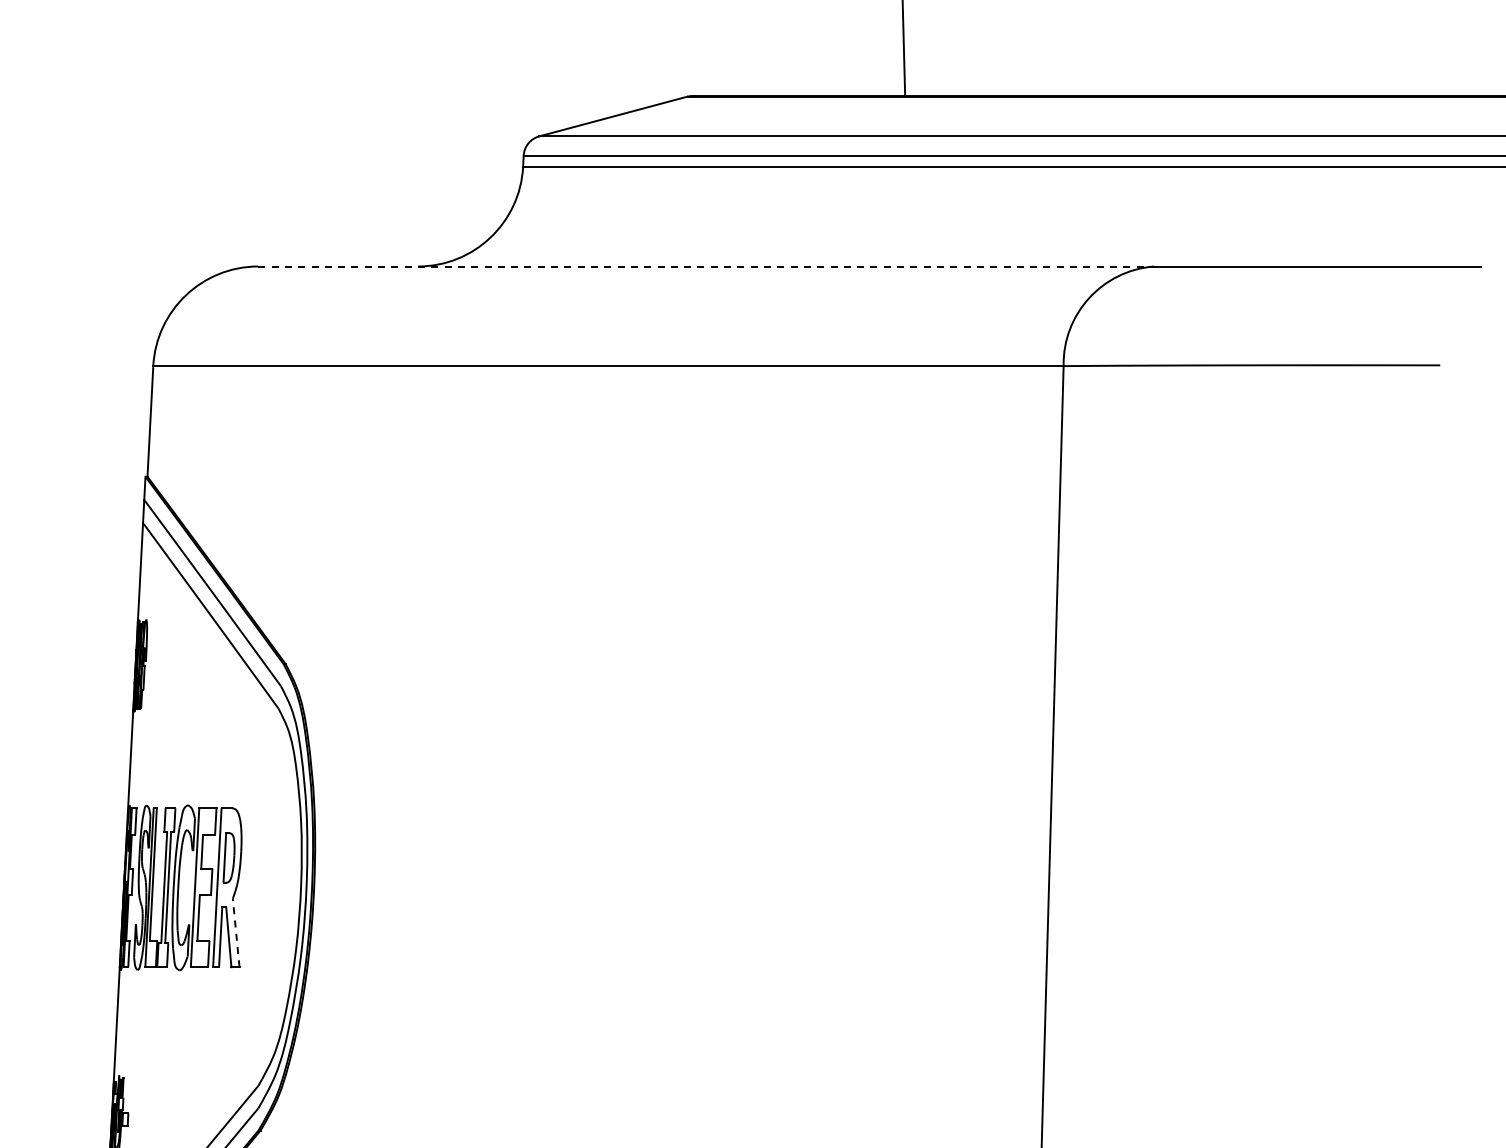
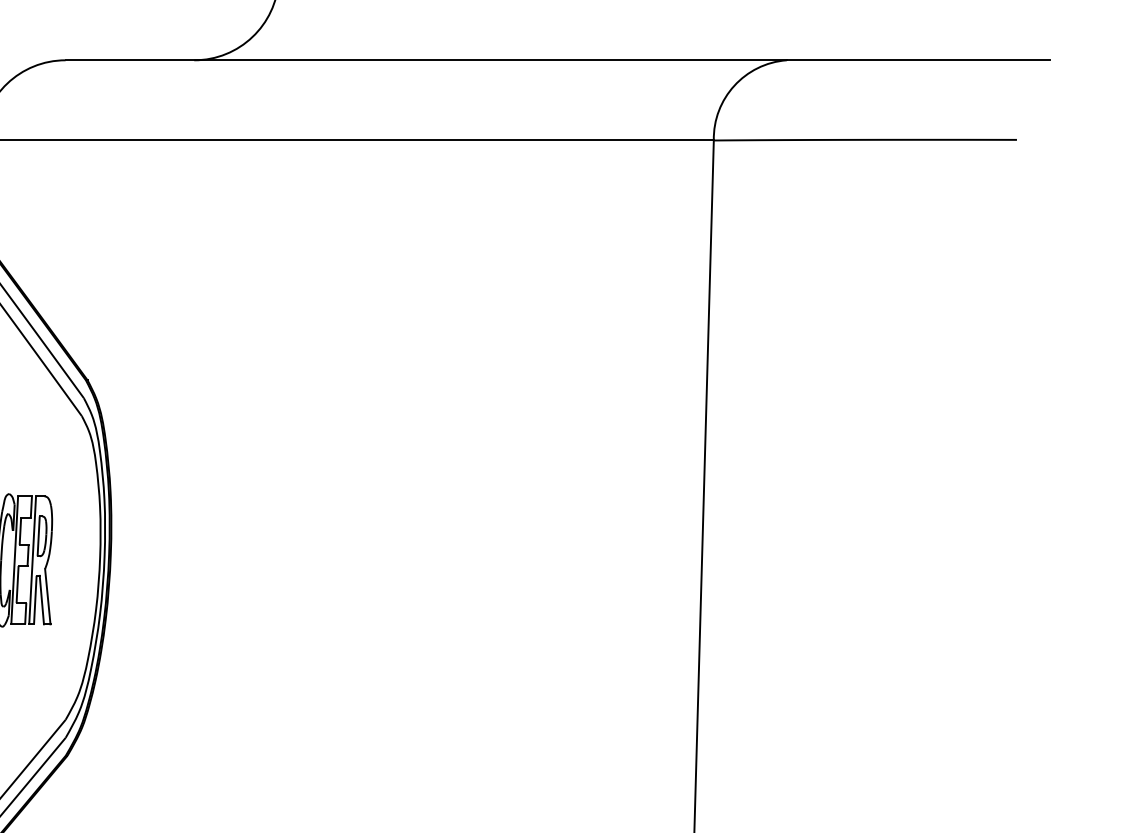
line: (706, 266) -> (426, 60), dashed -> solid
line: (236, 932) -> (48, 596), dashed -> solid

